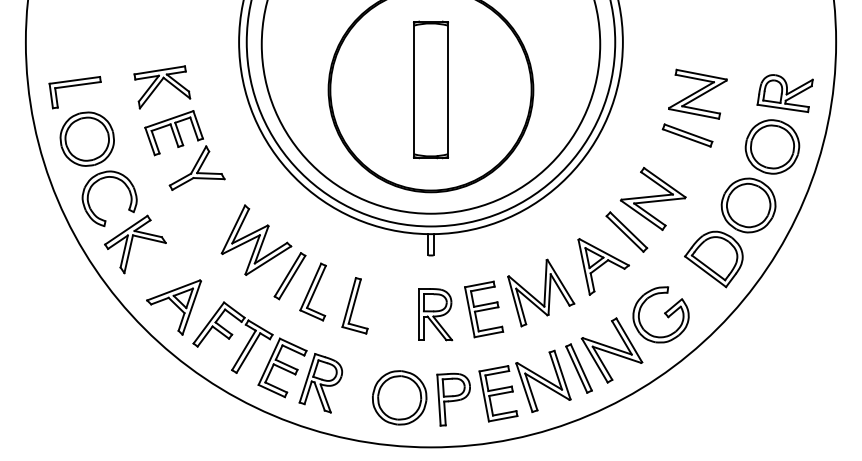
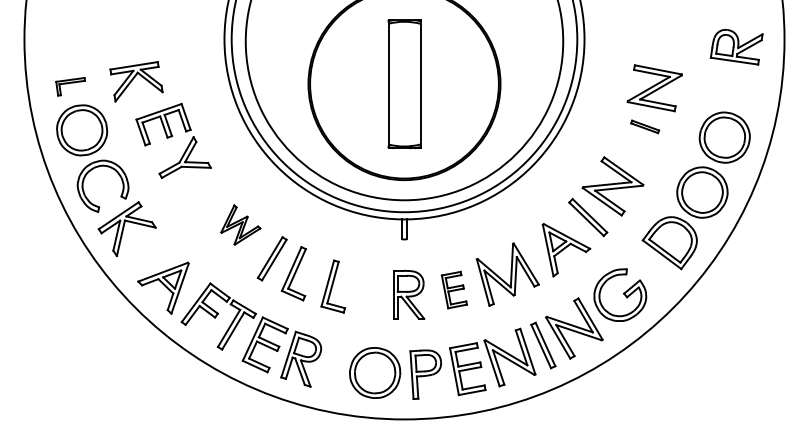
part: (162, 87) -> (136, 81), moved
part: (74, 92) -> (70, 86), size x0.6
part: (784, 93) -> (736, 47), moved
part: (687, 135) -> (645, 126), size x0.6
part: (256, 239) -> (240, 224), size x0.6
part: (484, 309) -> (454, 290), size x0.7

